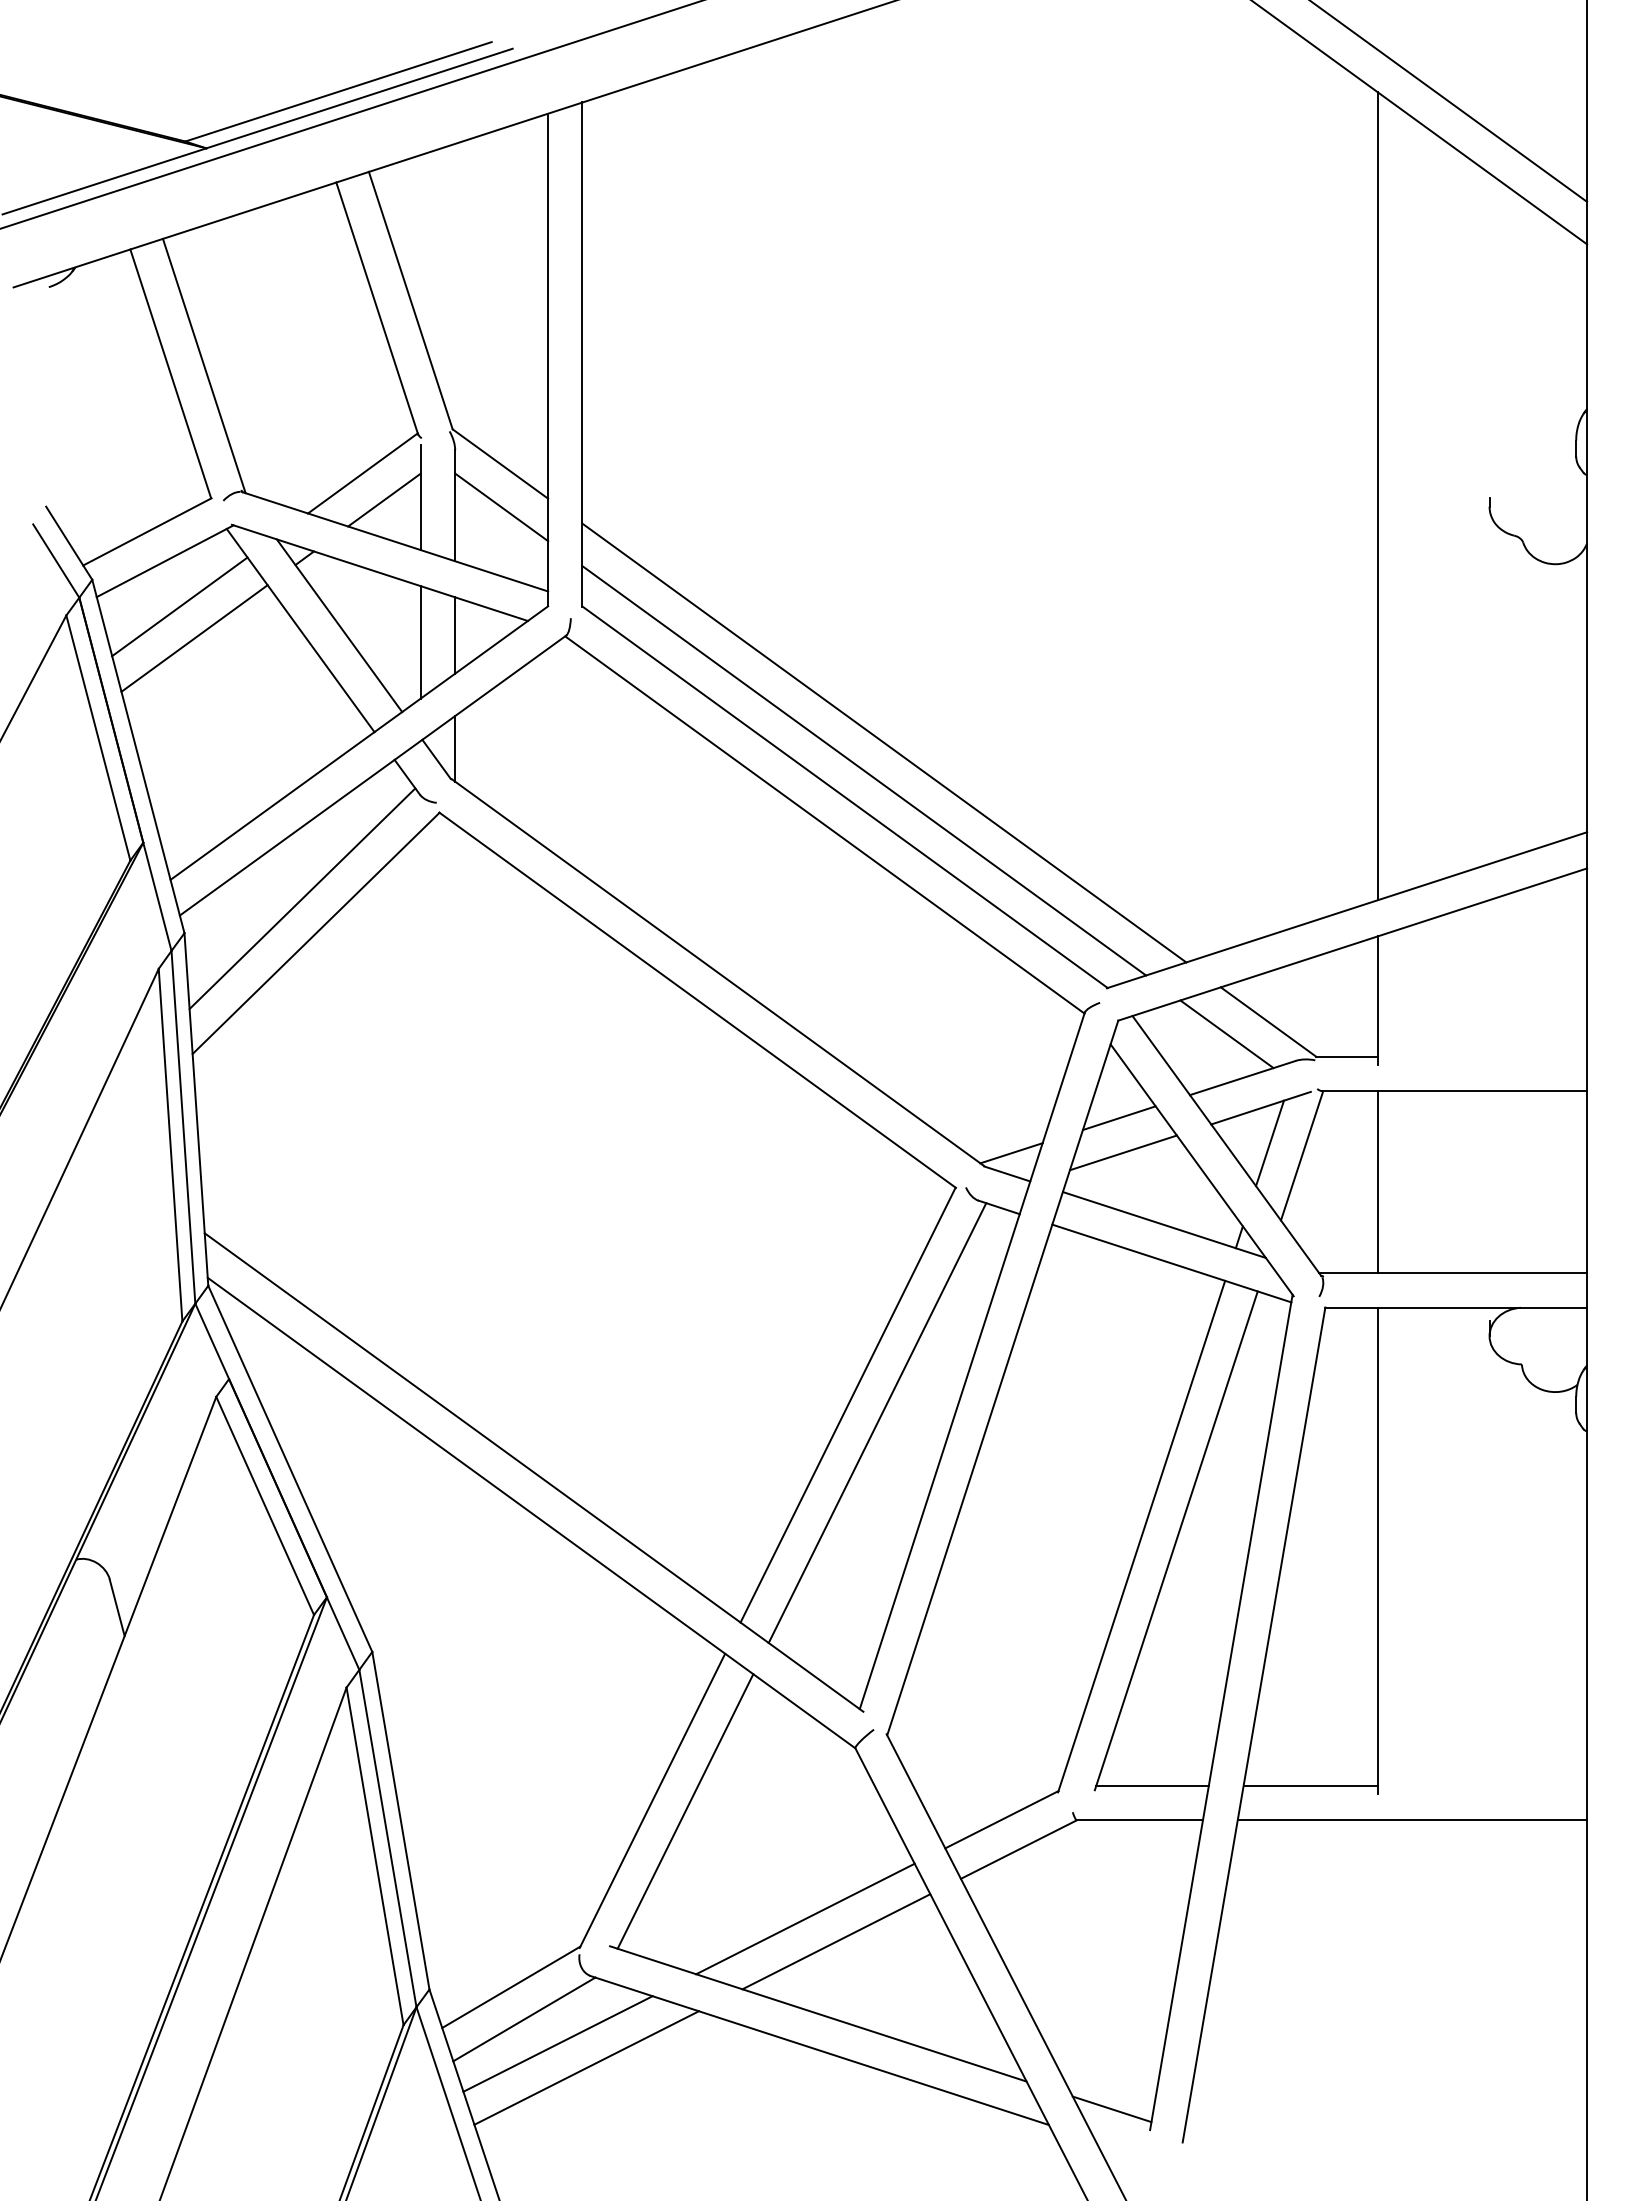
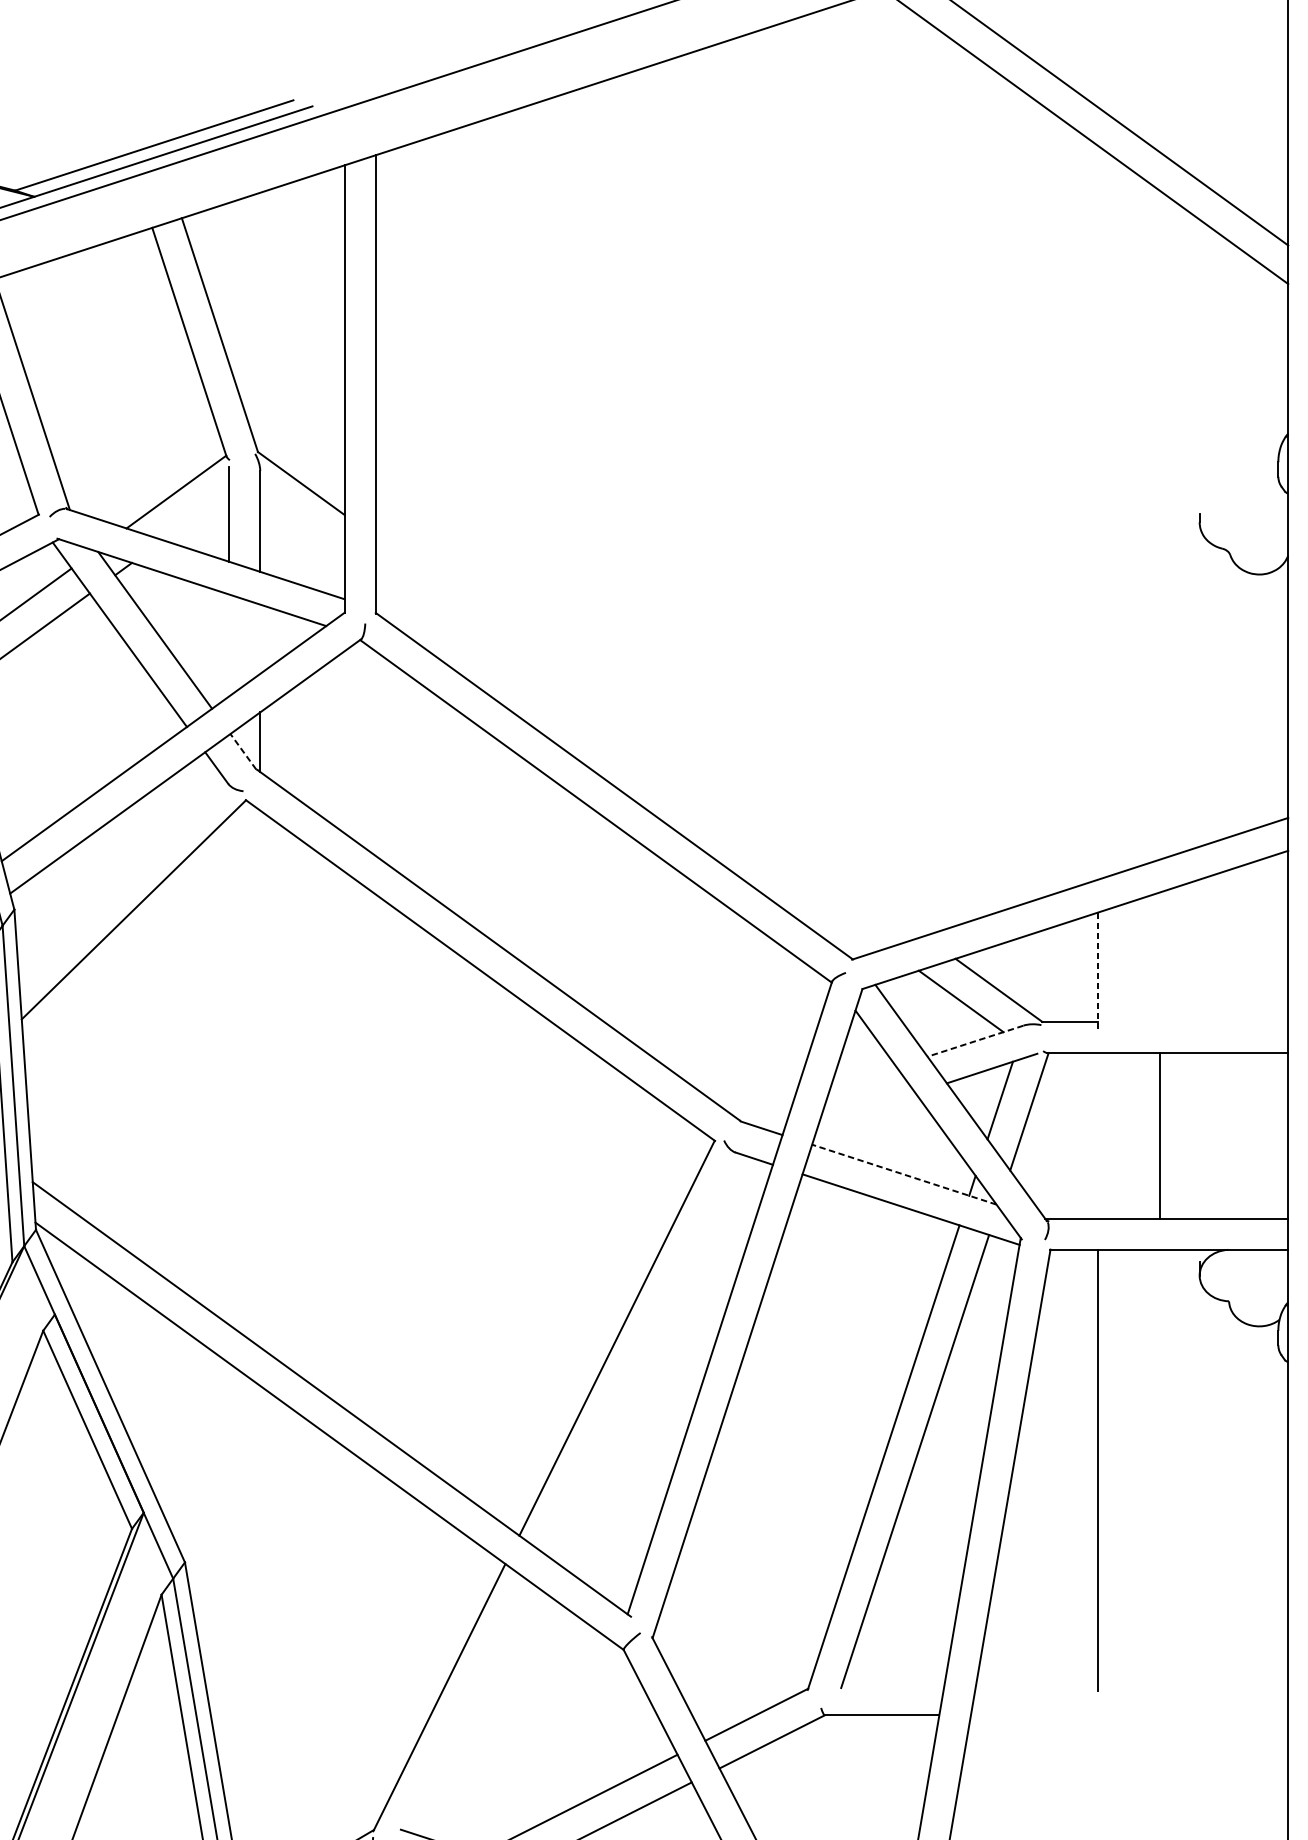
line: (1377, 495) -> (1097, 512), removed
line: (384, 499) -> (196, 515), removed
line: (501, 507) -> (302, 523), removed
line: (455, 635) -> (260, 639), removed
line: (420, 642) -> (228, 645), removed
line: (884, 742) -> (650, 736), removed
line: (436, 758) -> (243, 750), solid -> dashed
line: (864, 770) -> (631, 761), removed
line: (302, 898) -> (121, 878), removed
line: (1377, 1000) -> (1097, 970), solid -> dashed
line: (1242, 1078) -> (975, 1041), solid -> dashed
line: (1119, 1118) -> (863, 1077), removed
line: (1123, 1152) -> (867, 1108), removed
line: (1011, 1153) -> (765, 1109), removed
line: (1377, 1182) -> (1159, 1136), moved
line: (1164, 1225) -> (904, 1175), solid -> dashed
line: (877, 1423) -> (643, 1354), removed
line: (1152, 1786) -> (893, 1684), removed
line: (1310, 1786) -> (1037, 1684), removed
line: (685, 1811) -> (469, 1707), removed
line: (1412, 1820) -> (1129, 1715), removed

